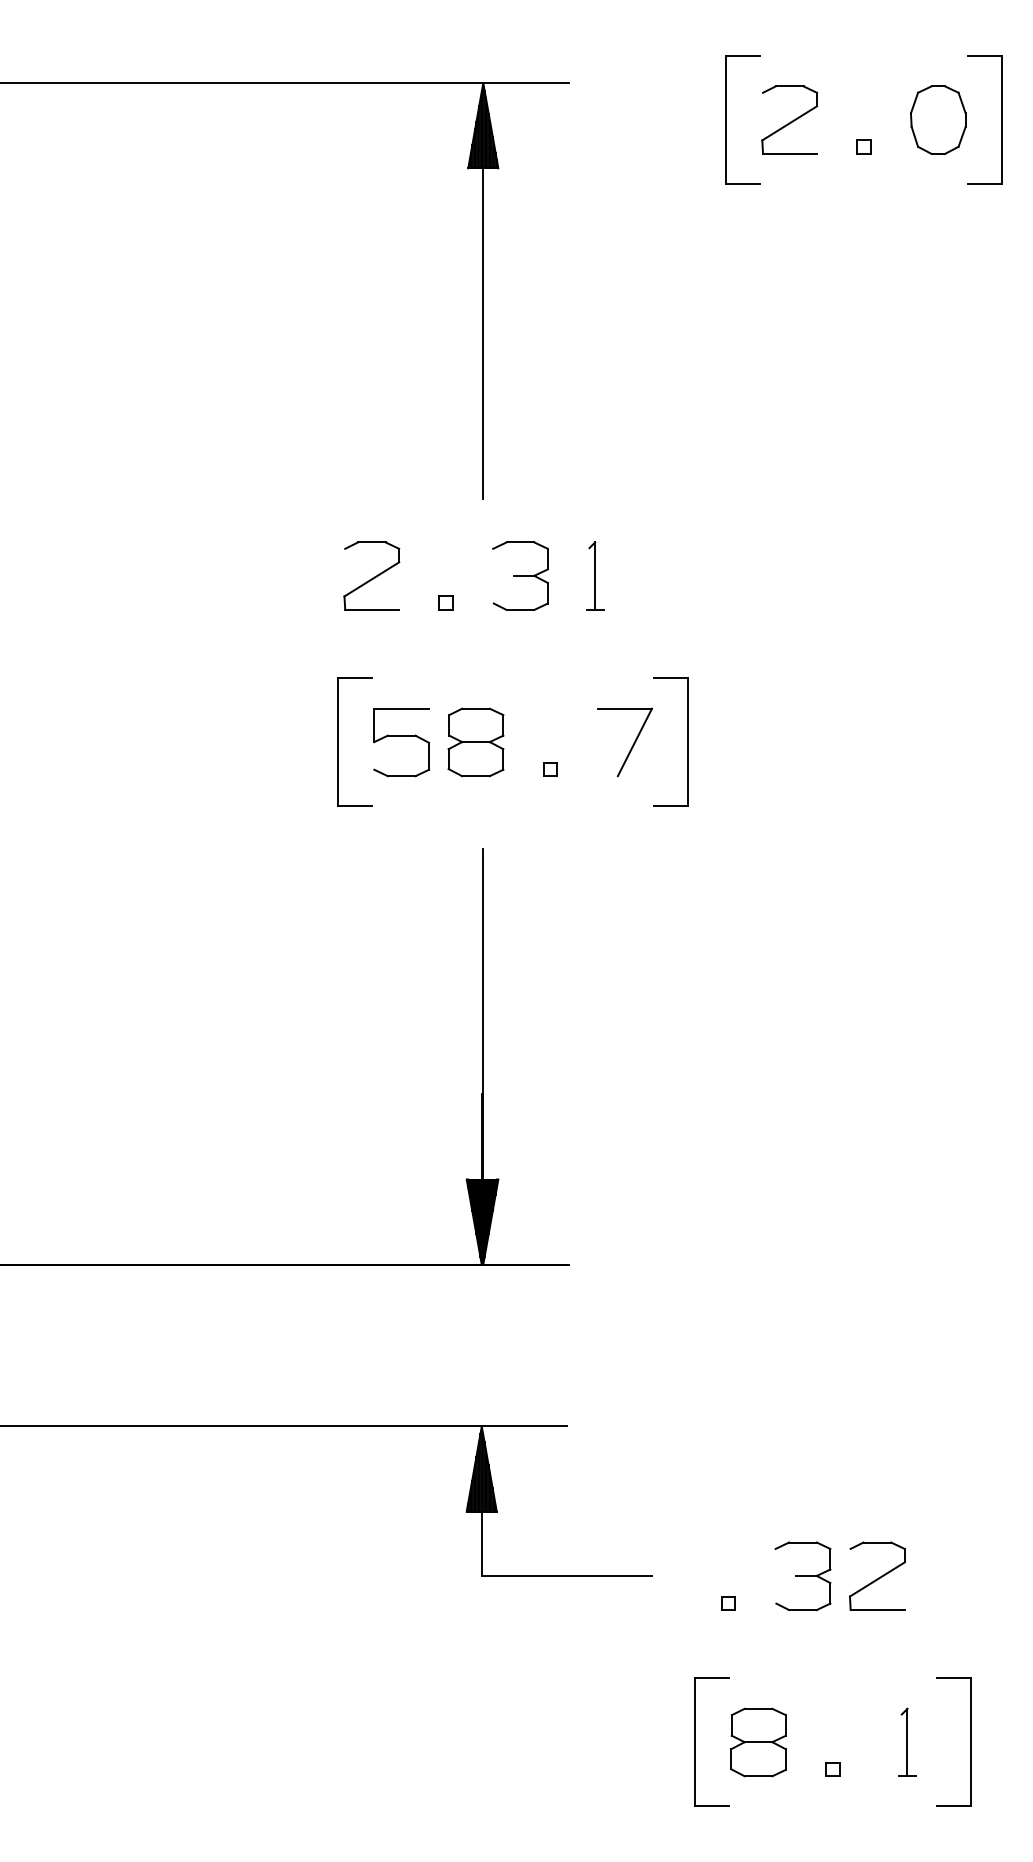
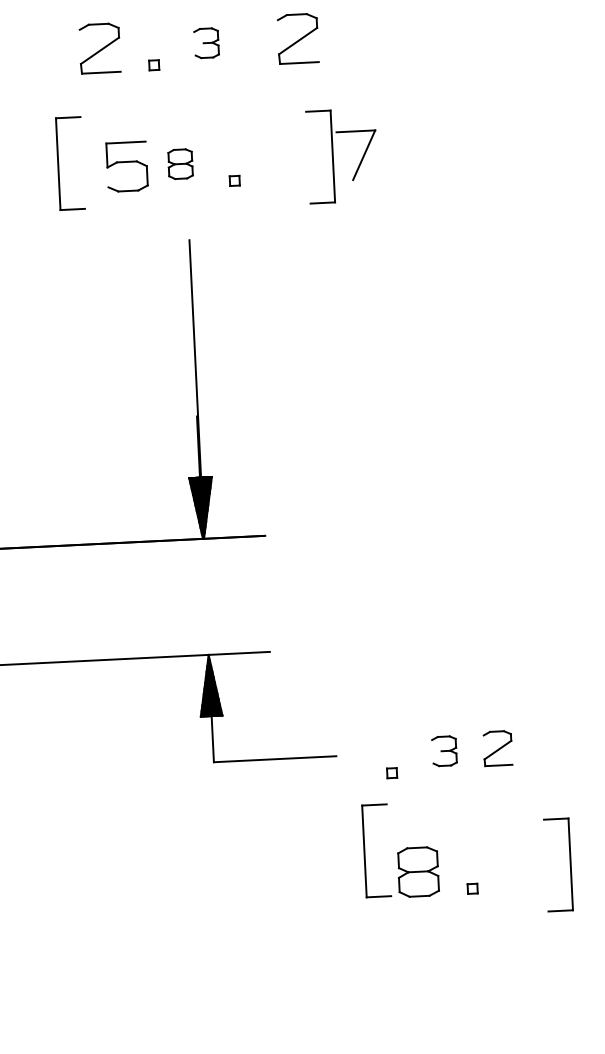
part: (520, 575) -> (206, 42), size x0.6
part: (595, 575) -> (260, 40), removed
part: (647, 575) -> (297, 38), added
part: (338, 741) -> (58, 163), moved
part: (475, 742) -> (180, 164), size x0.6
part: (631, 746) -> (361, 158), moved
part: (877, 1575) -> (497, 748), size x0.7
part: (802, 1576) -> (444, 751), size x0.6
part: (695, 1741) -> (364, 850), moved
part: (907, 1741) -> (525, 866), removed

